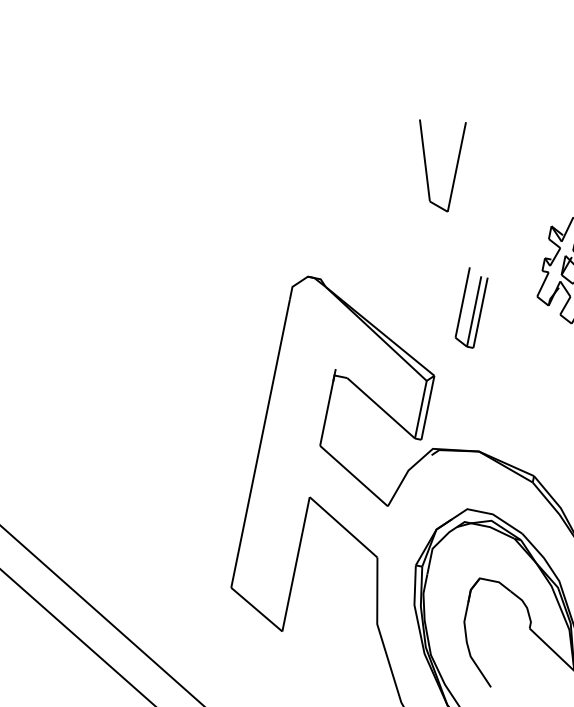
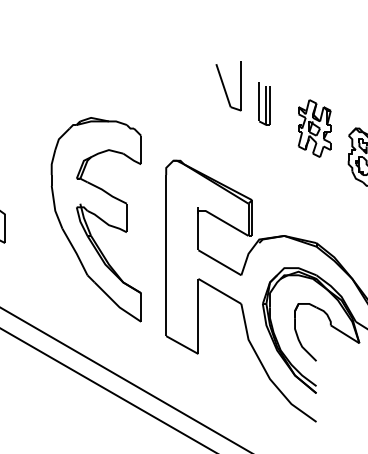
part: (471, 307) -> (264, 103), moved
part: (147, 353) -> (95, 219), added

